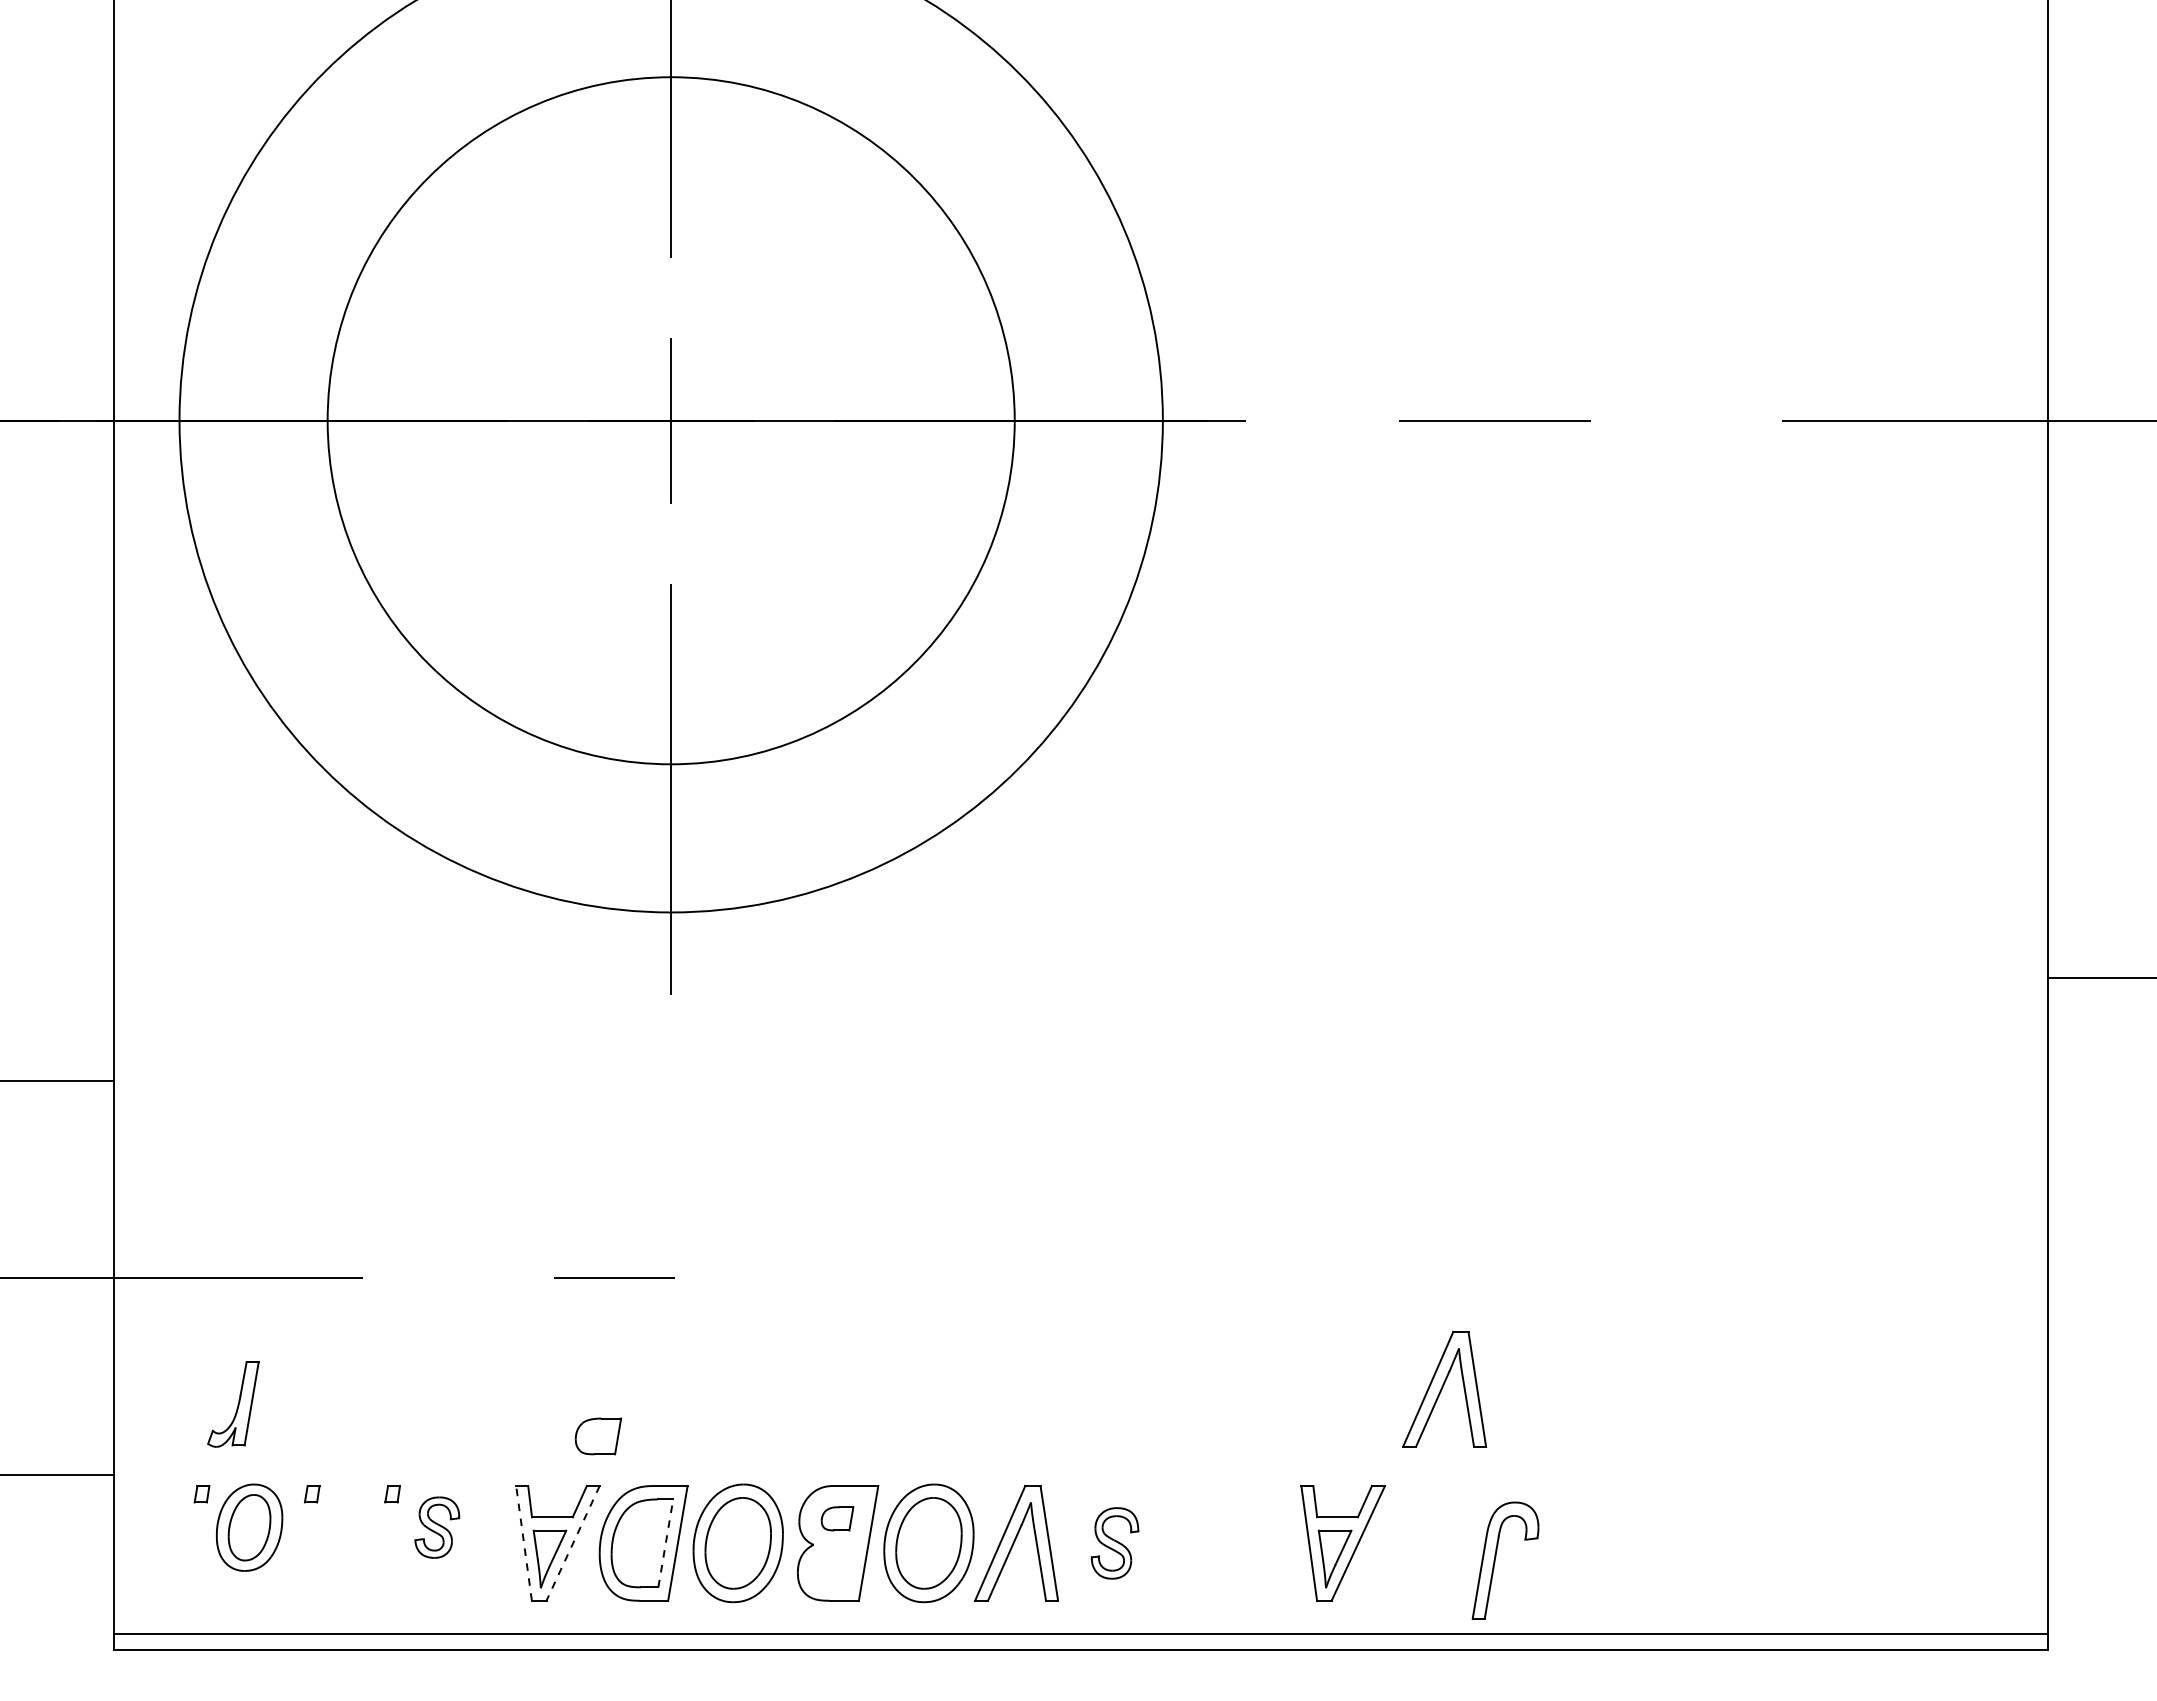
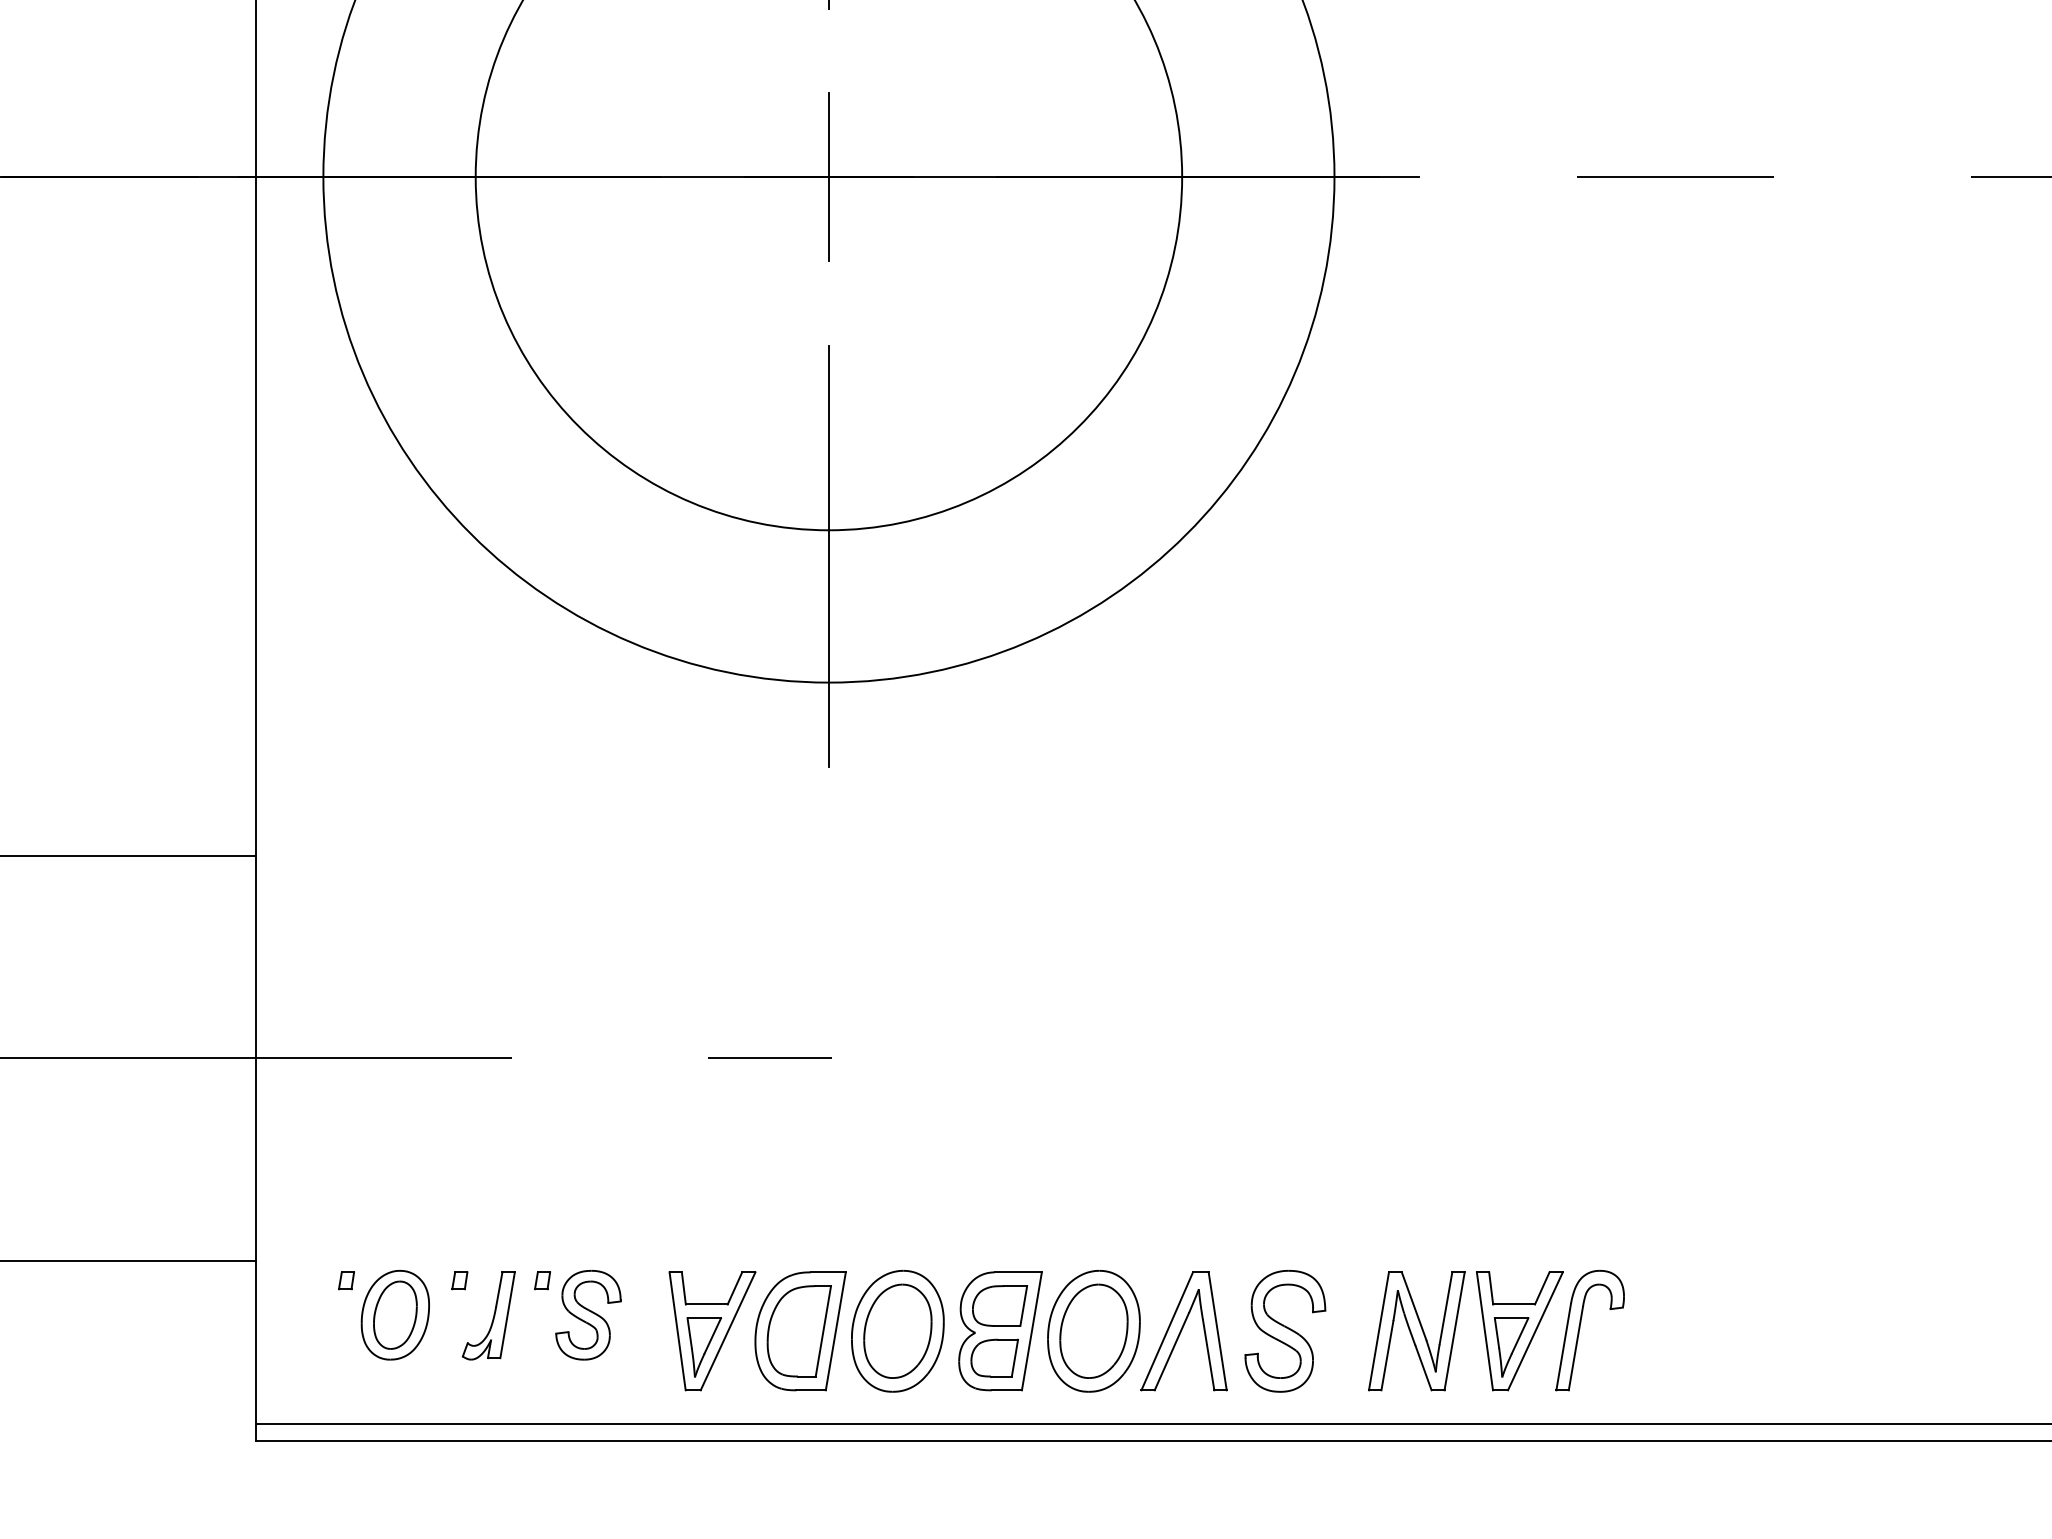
part: (1444, 1389) -> (1624, 1173), removed
part: (233, 1404) -> (488, 1316), moved
part: (598, 1436) -> (994, 1358), moved
part: (837, 1518) -> (999, 1305), size x1.67
part: (437, 1527) -> (588, 1315), size x1.43
line: (524, 1543) -> (678, 1331), dashed -> solid
line: (572, 1543) -> (727, 1331), dashed -> solid
line: (665, 1543) -> (823, 1331), dashed -> solid
part: (1114, 1543) -> (1284, 1331), size x1.67
part: (1242, 1543) -> (1416, 1331), added
part: (1496, 1557) -> (1580, 1327), moved

